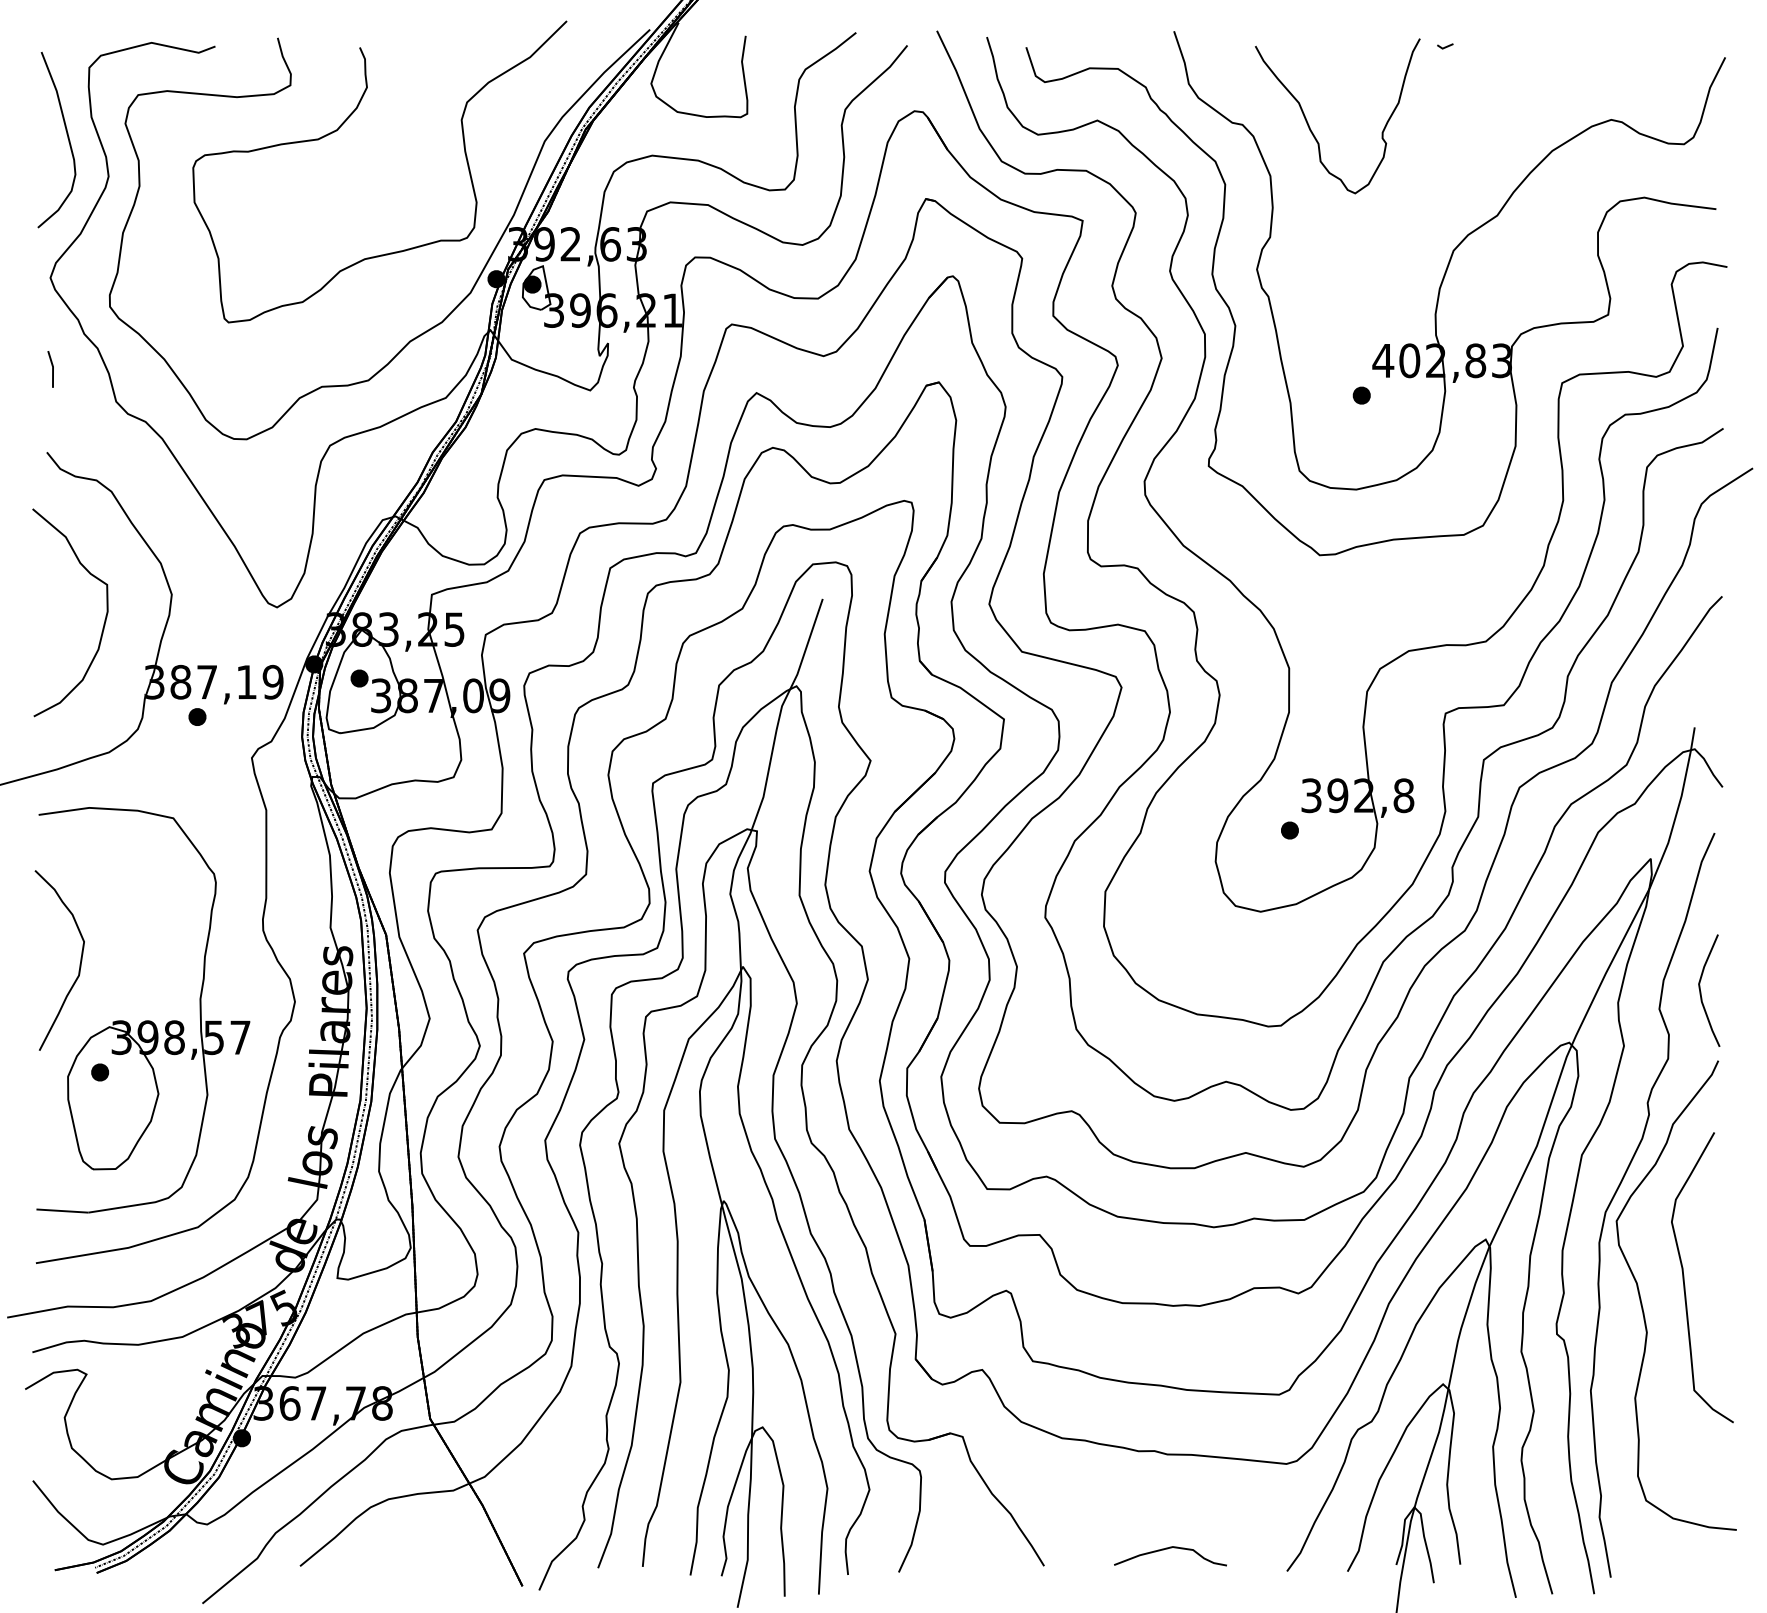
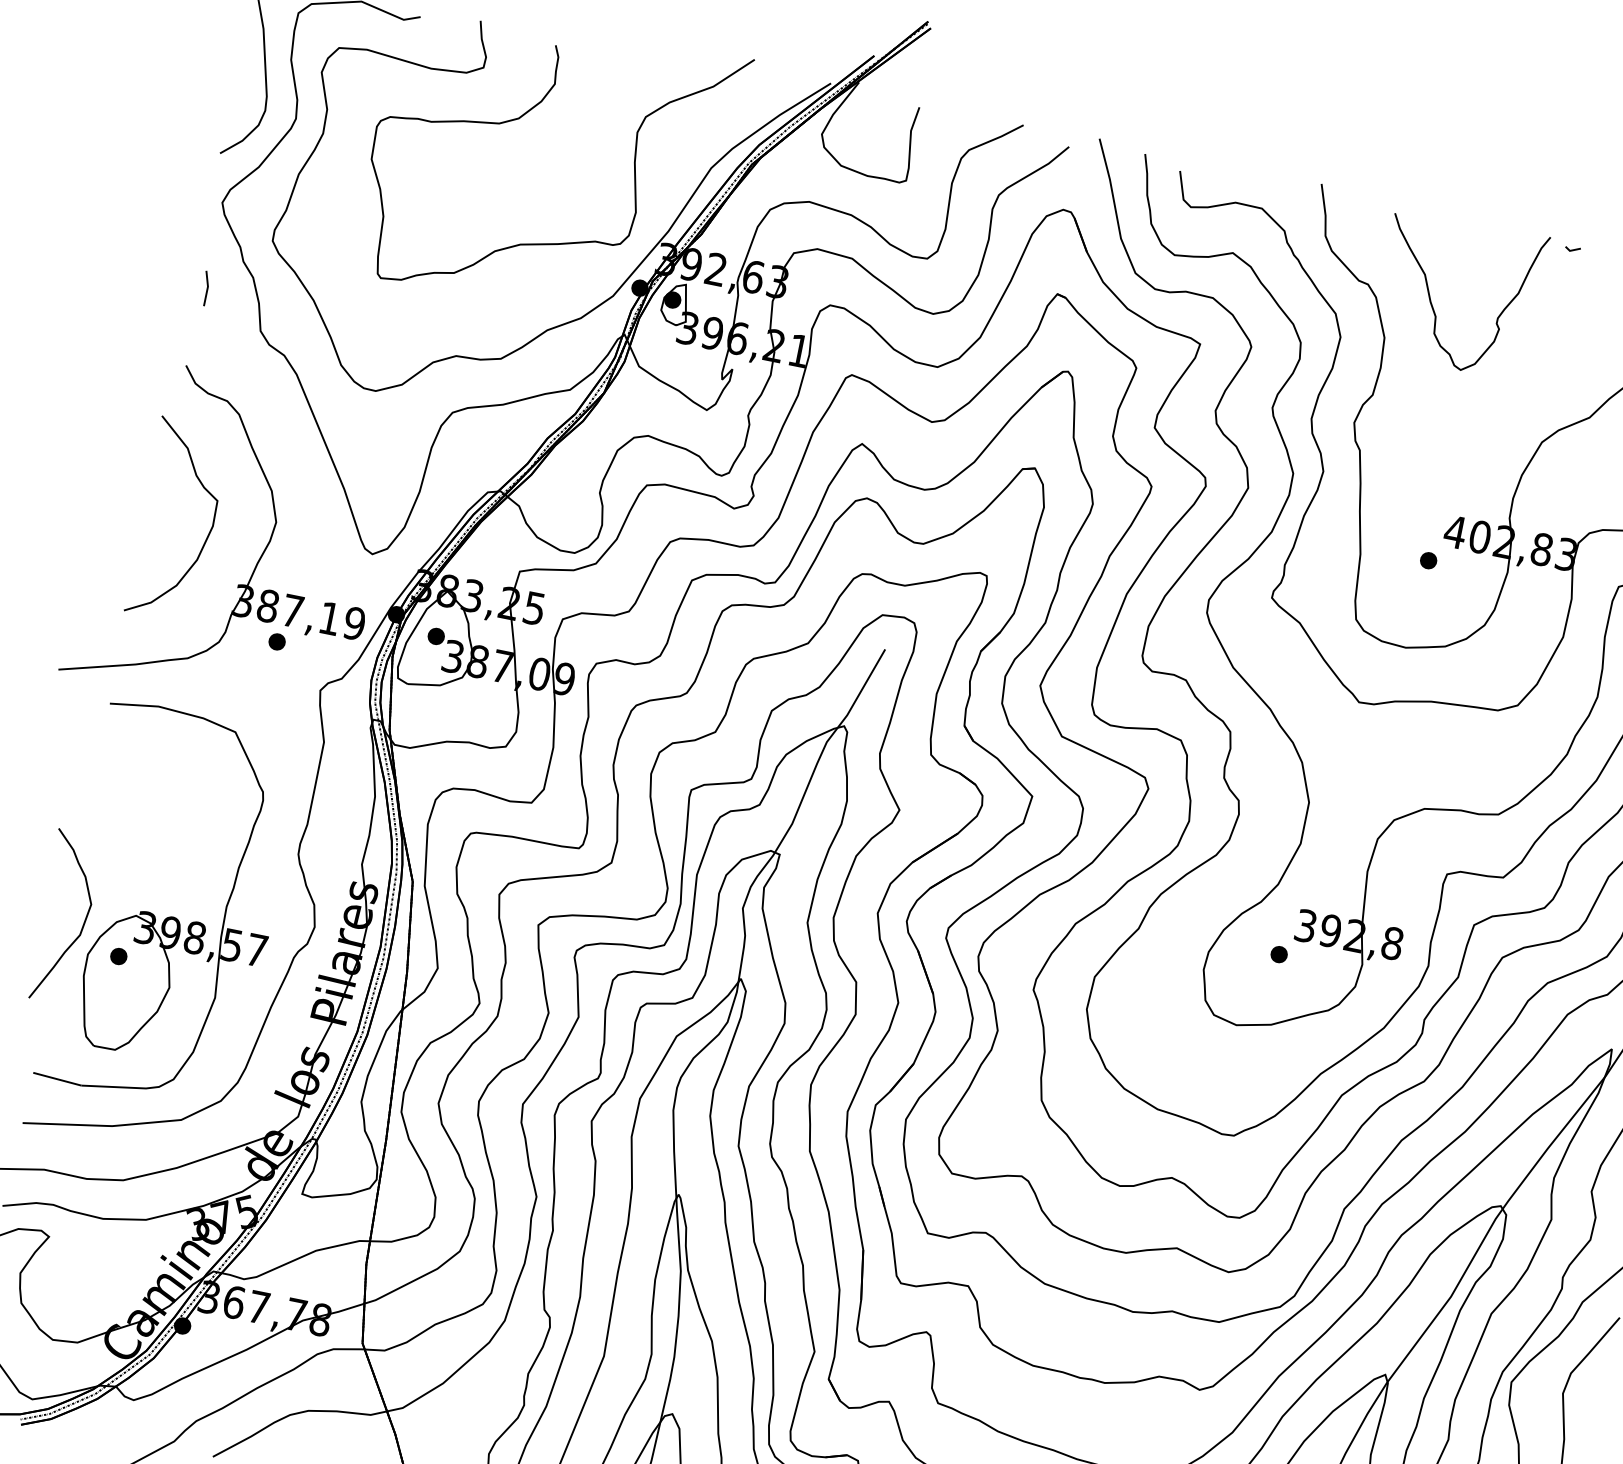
curve: (79, 964) -> (82, 924), moved

